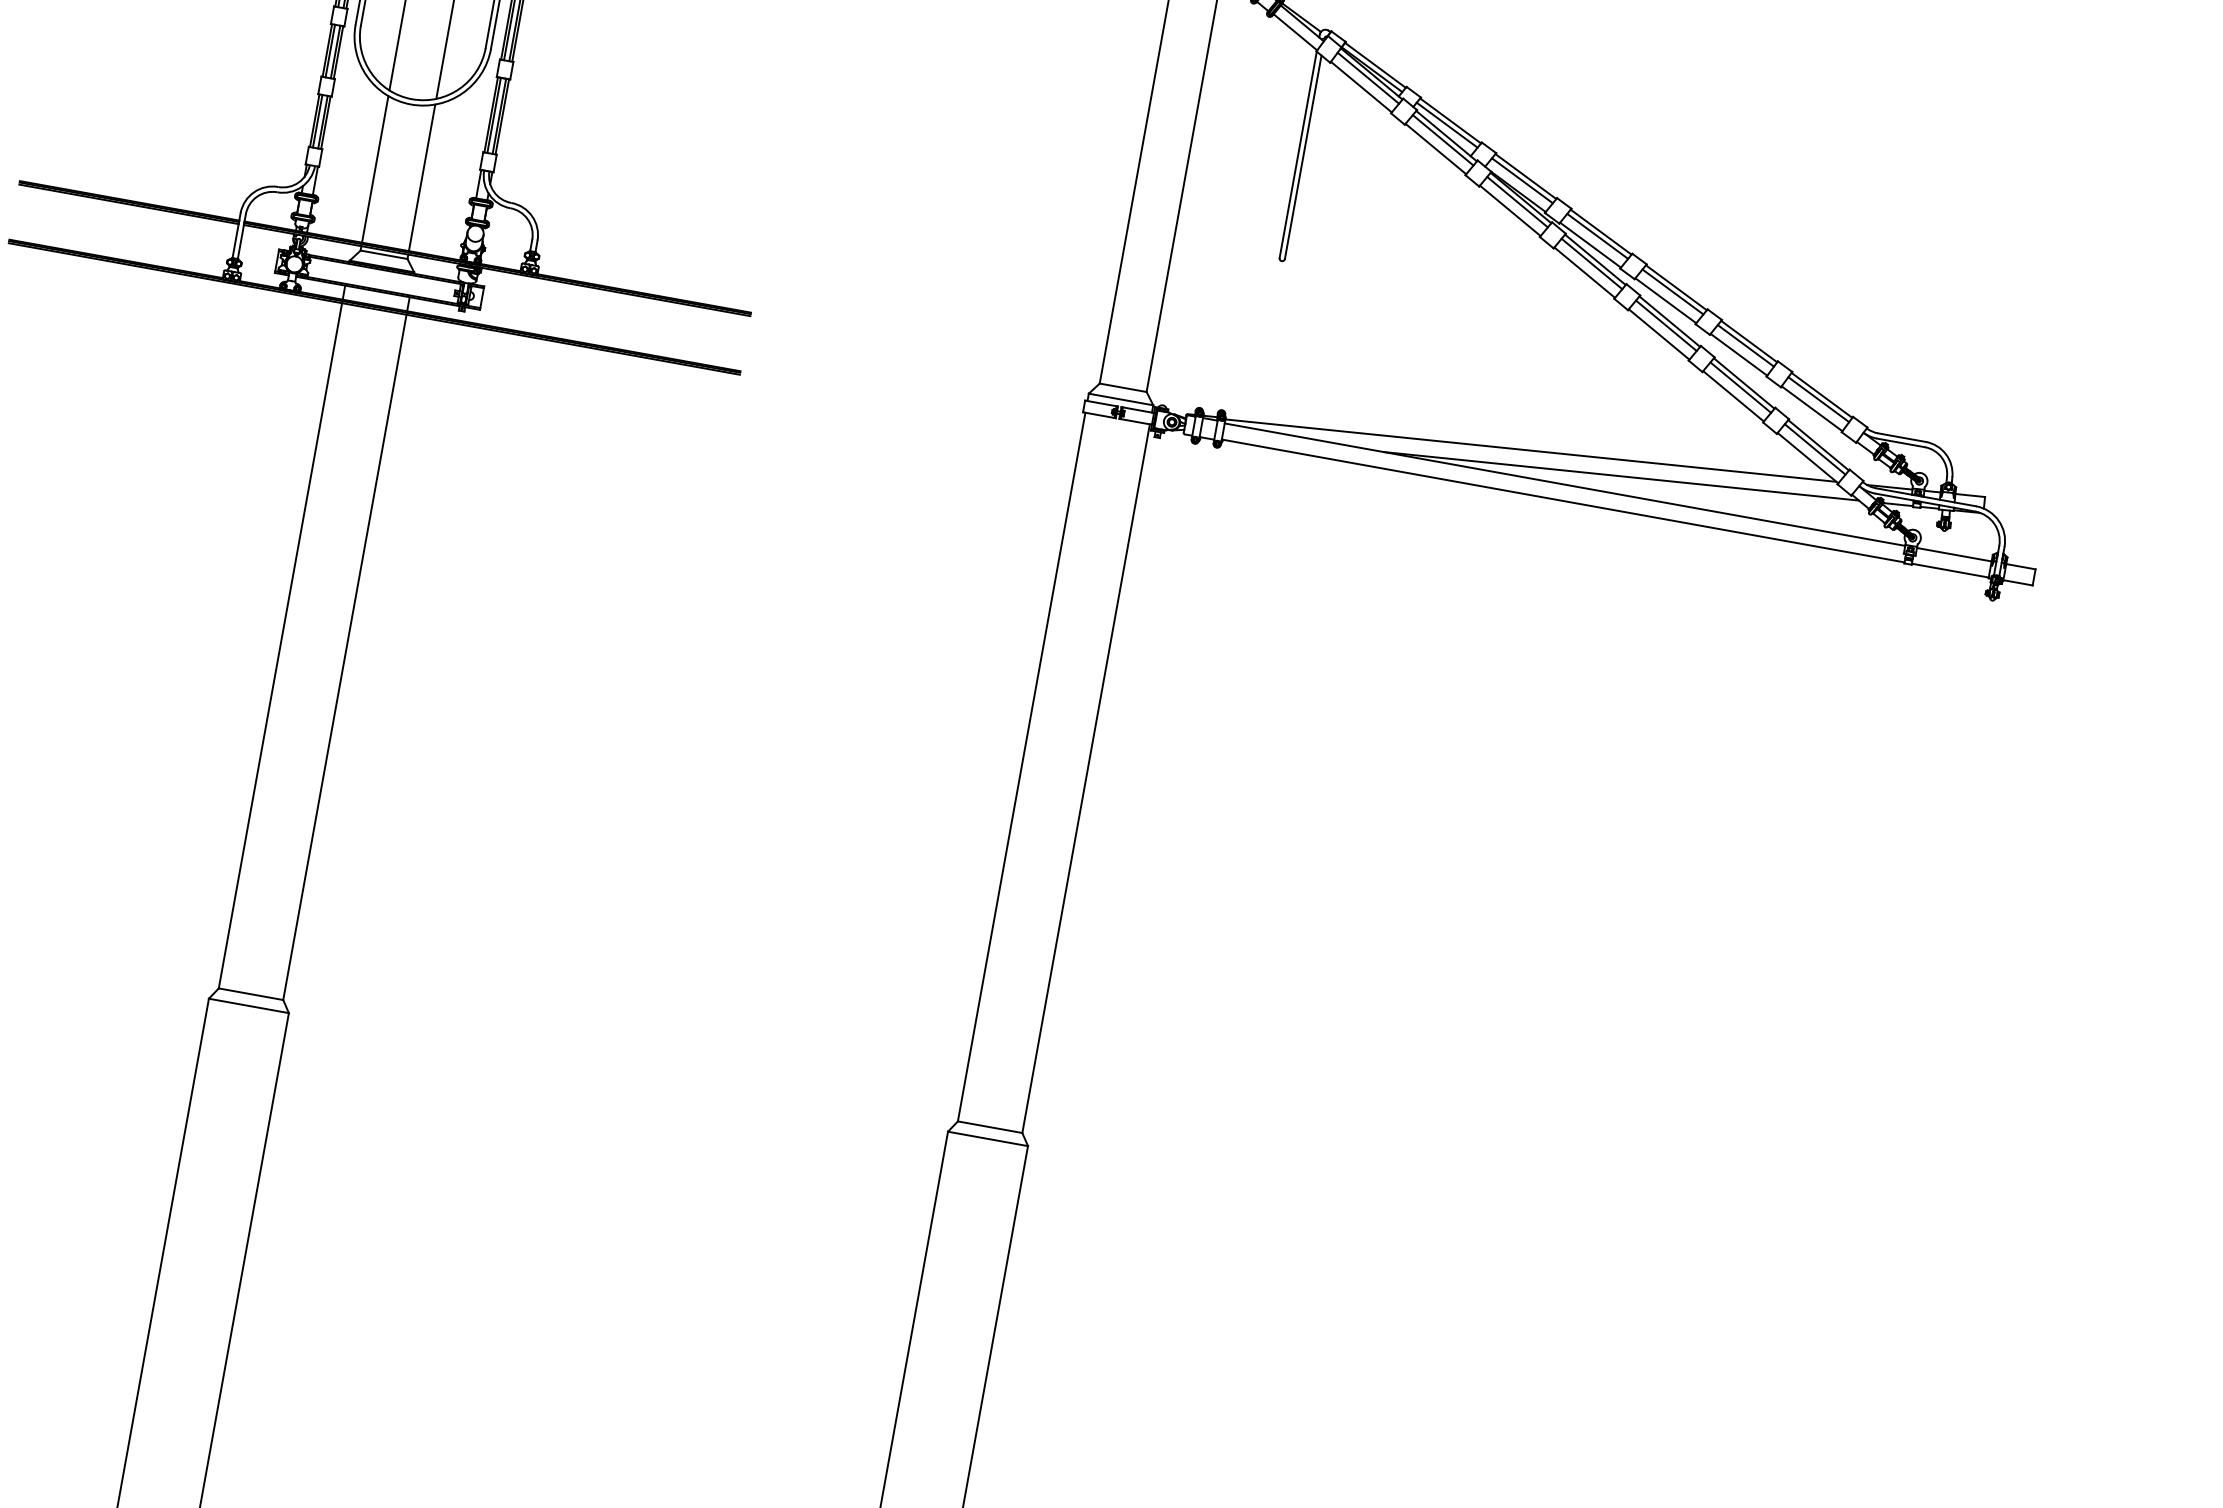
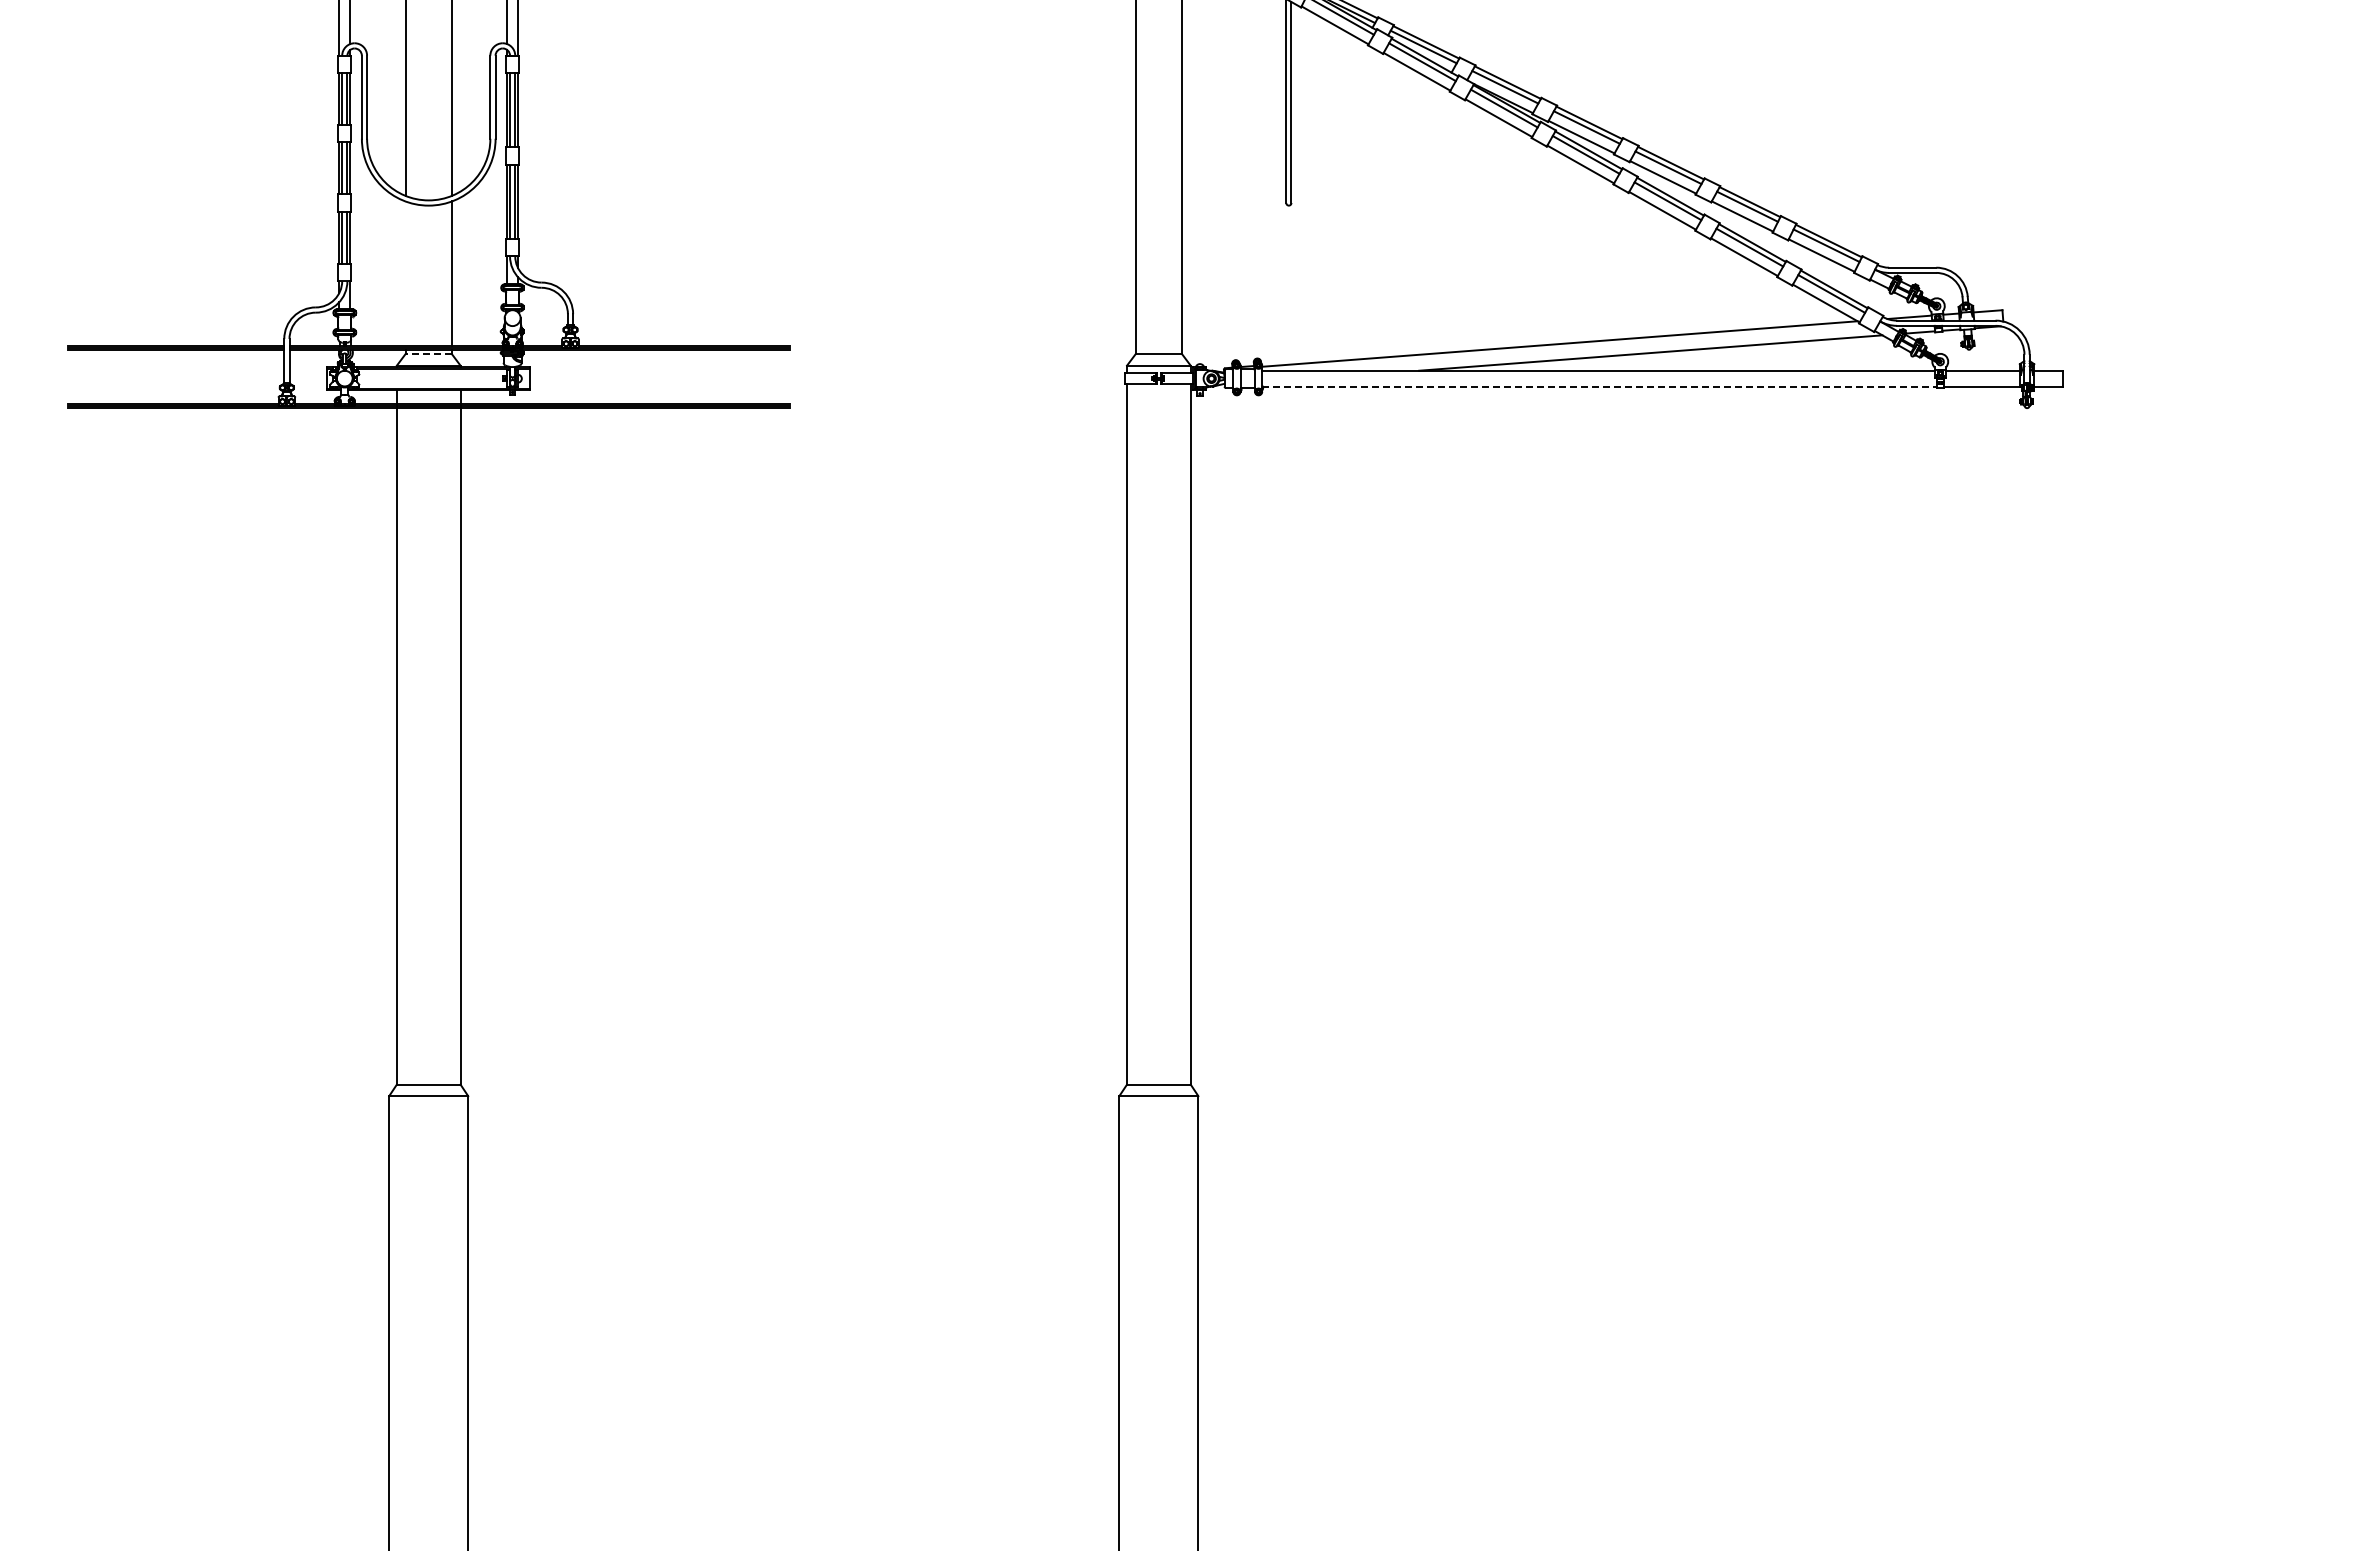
line: (375, 168) -> (405, 273), removed
line: (383, 255) -> (428, 354), solid -> dashed
line: (1563, 500) -> (1599, 386), solid -> dashed

